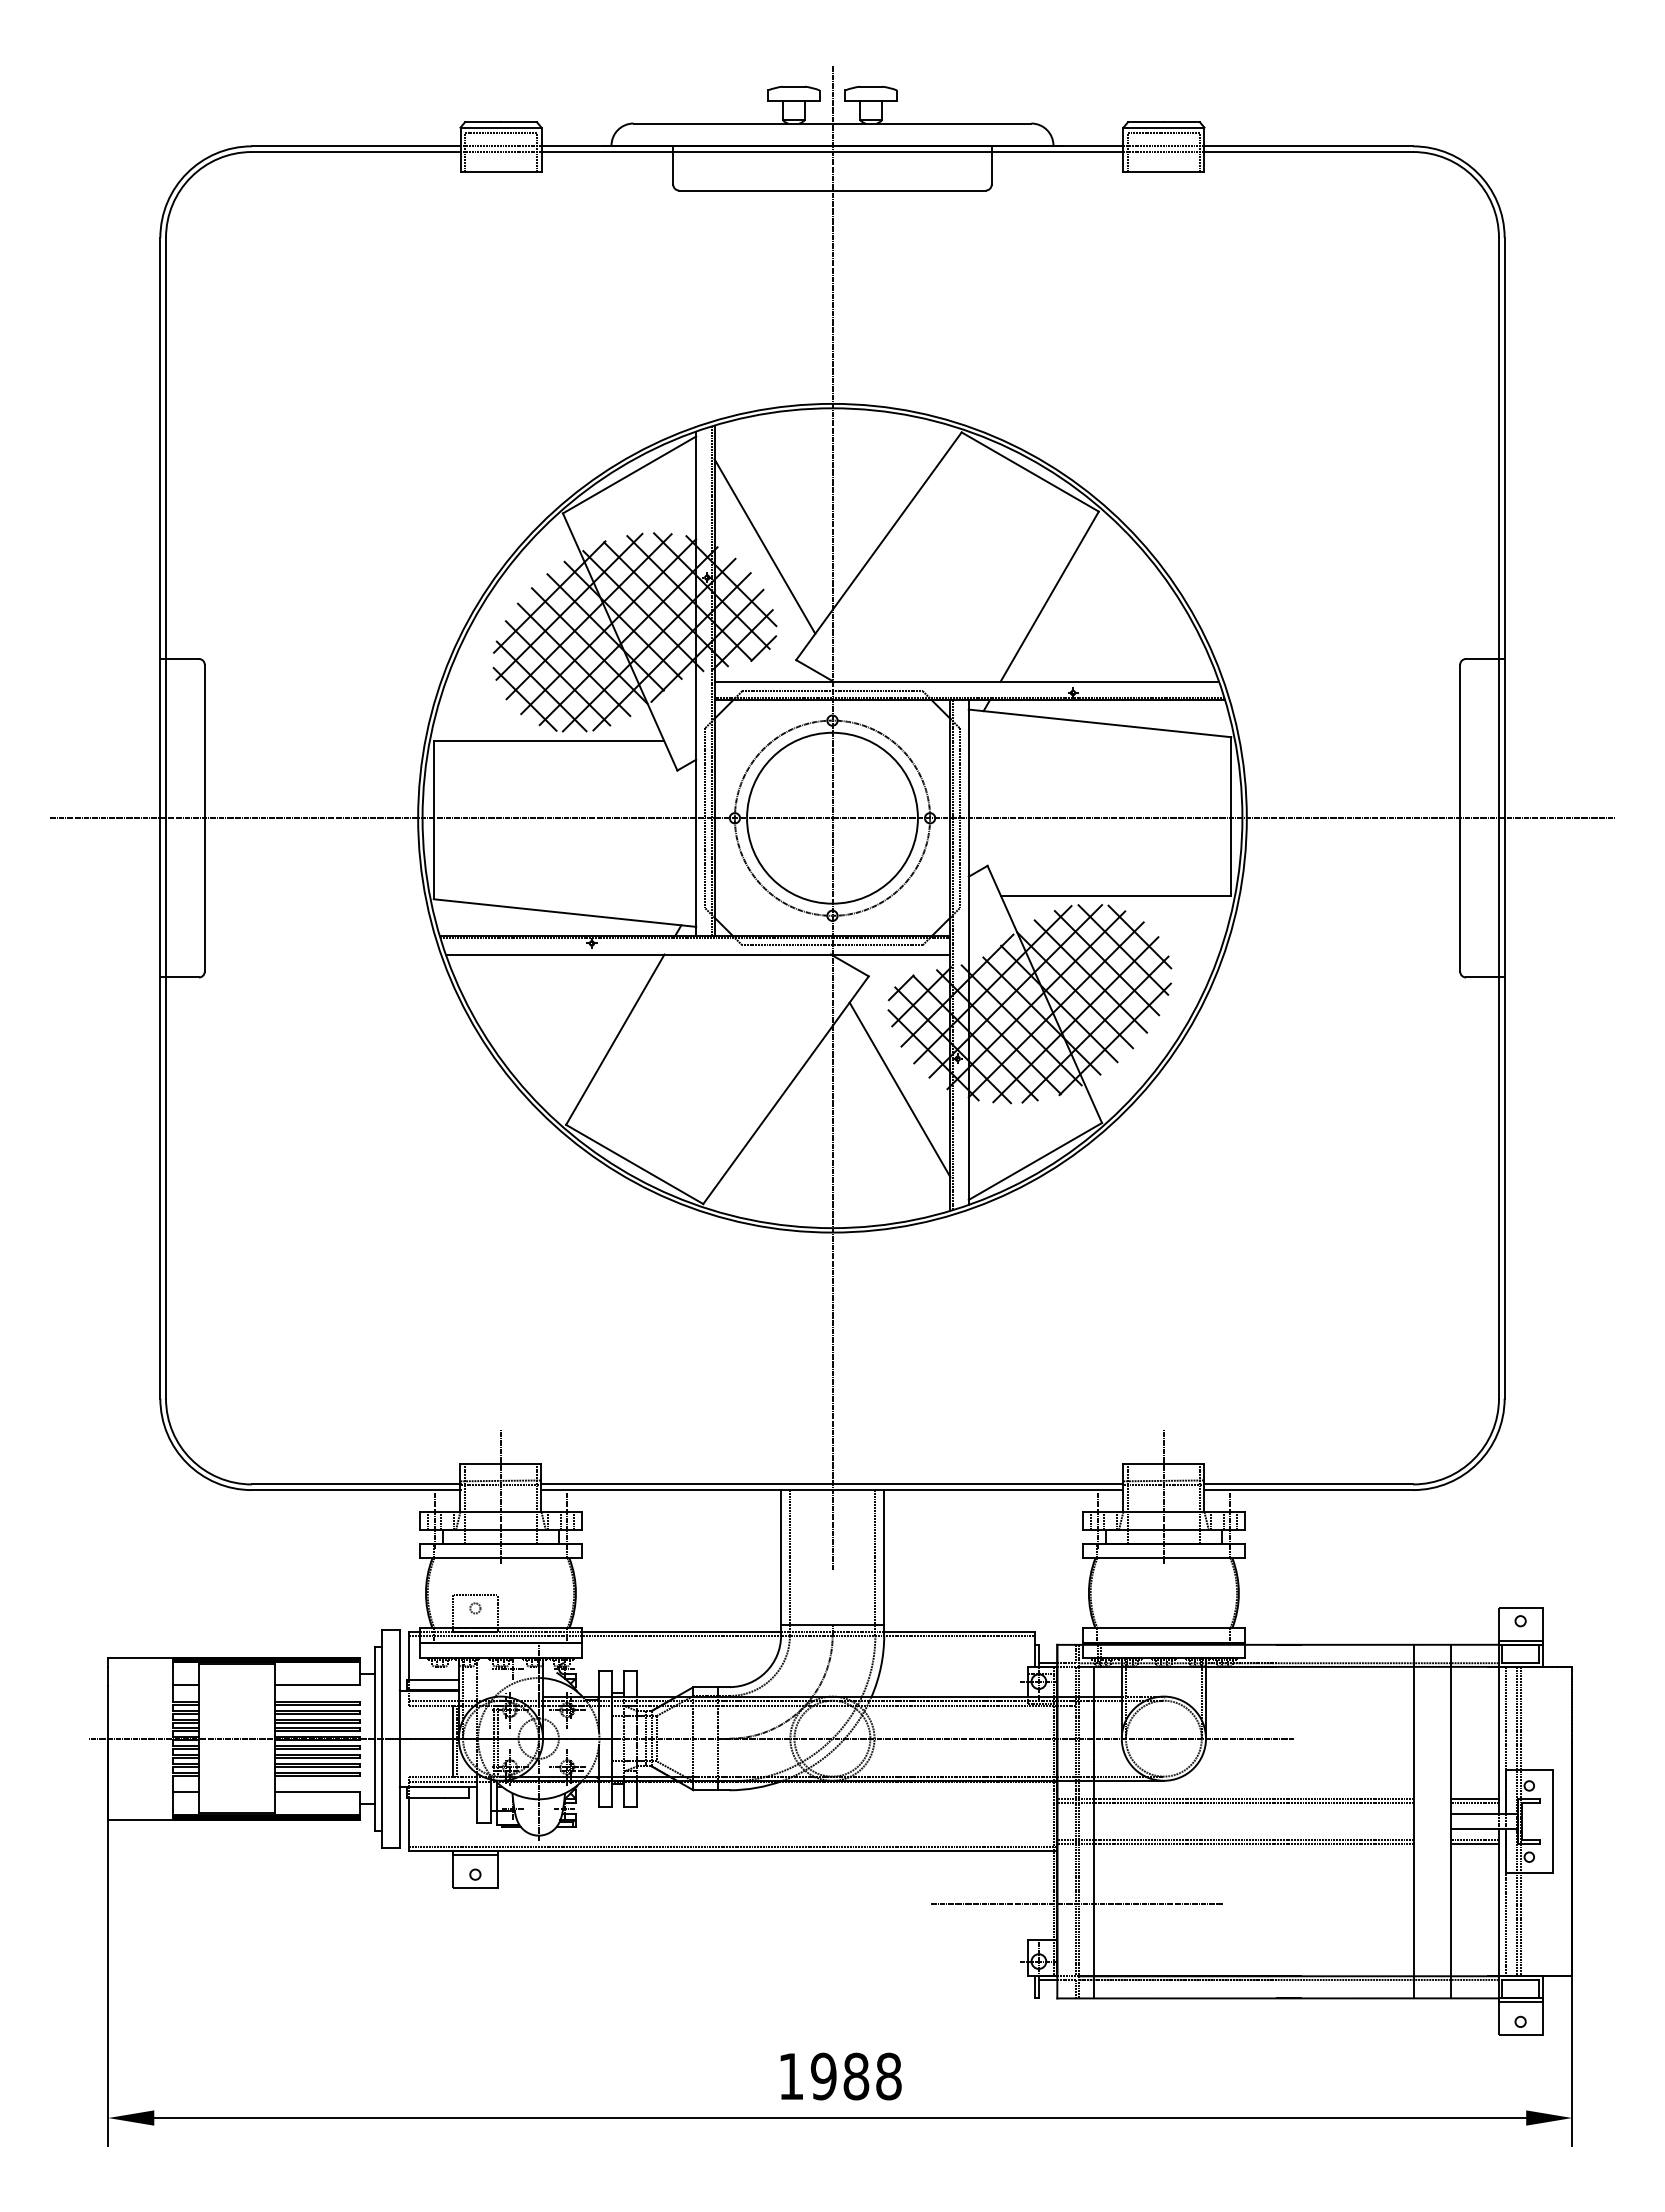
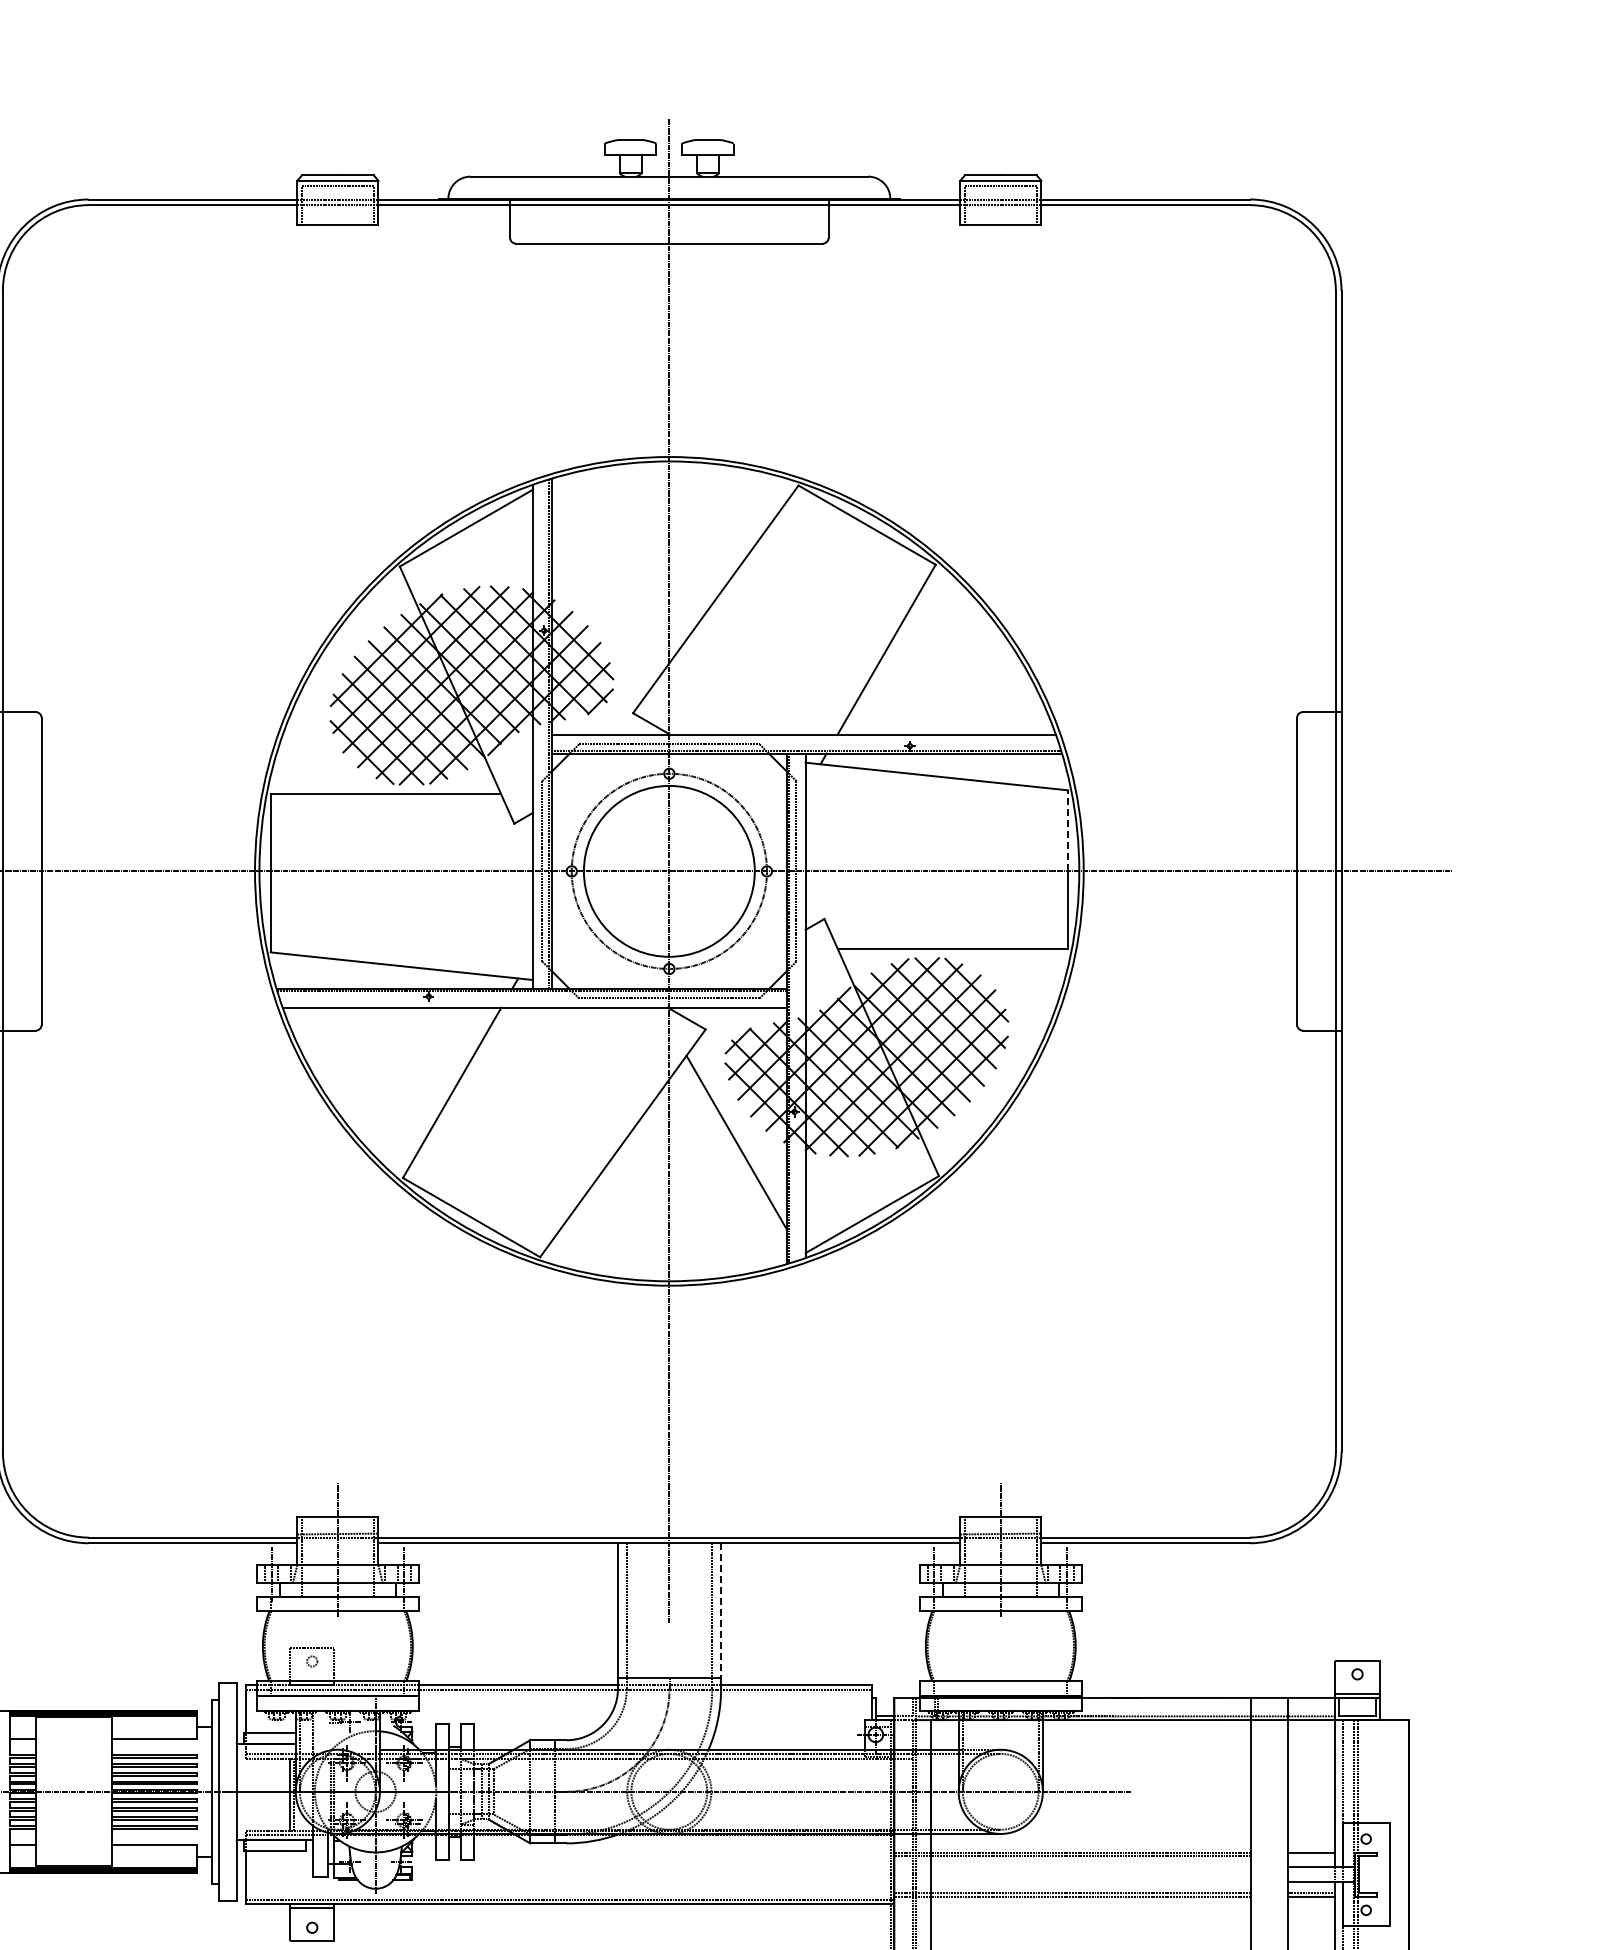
line: (764, 546) -> (601, 599), removed
line: (1231, 777) -> (1068, 830), solid -> dashed
line: (884, 1557) -> (721, 1610), solid -> dashed
line: (1474, 1803) -> (1311, 1856), removed

